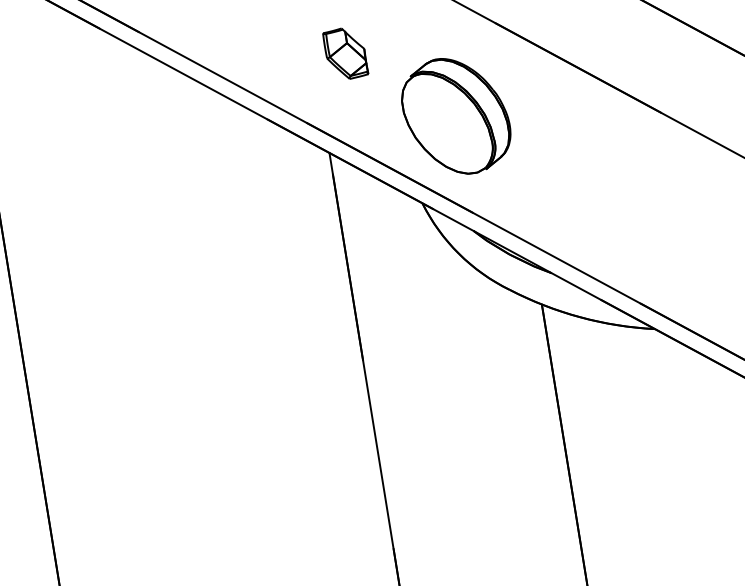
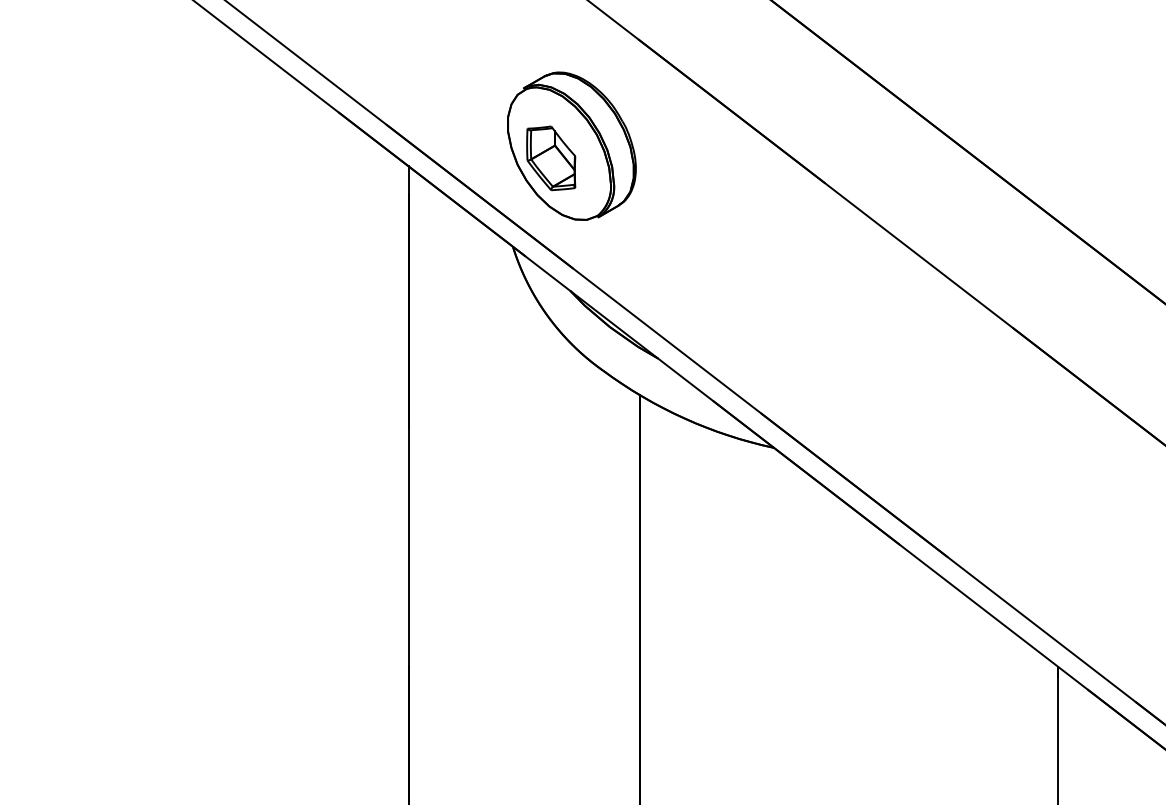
part: (345, 53) -> (551, 158), moved

